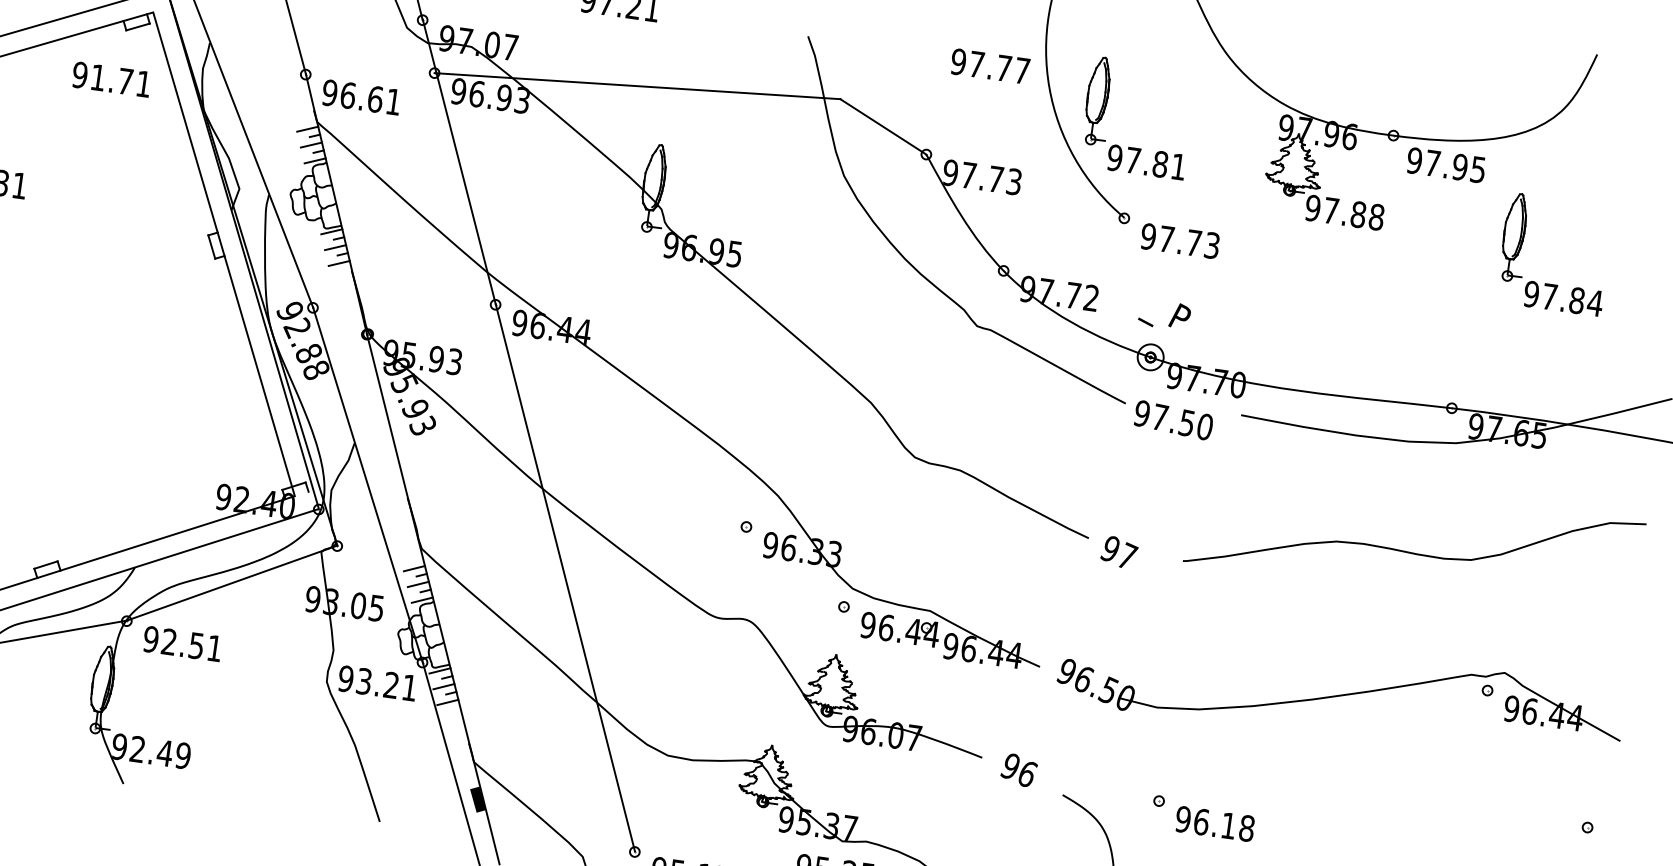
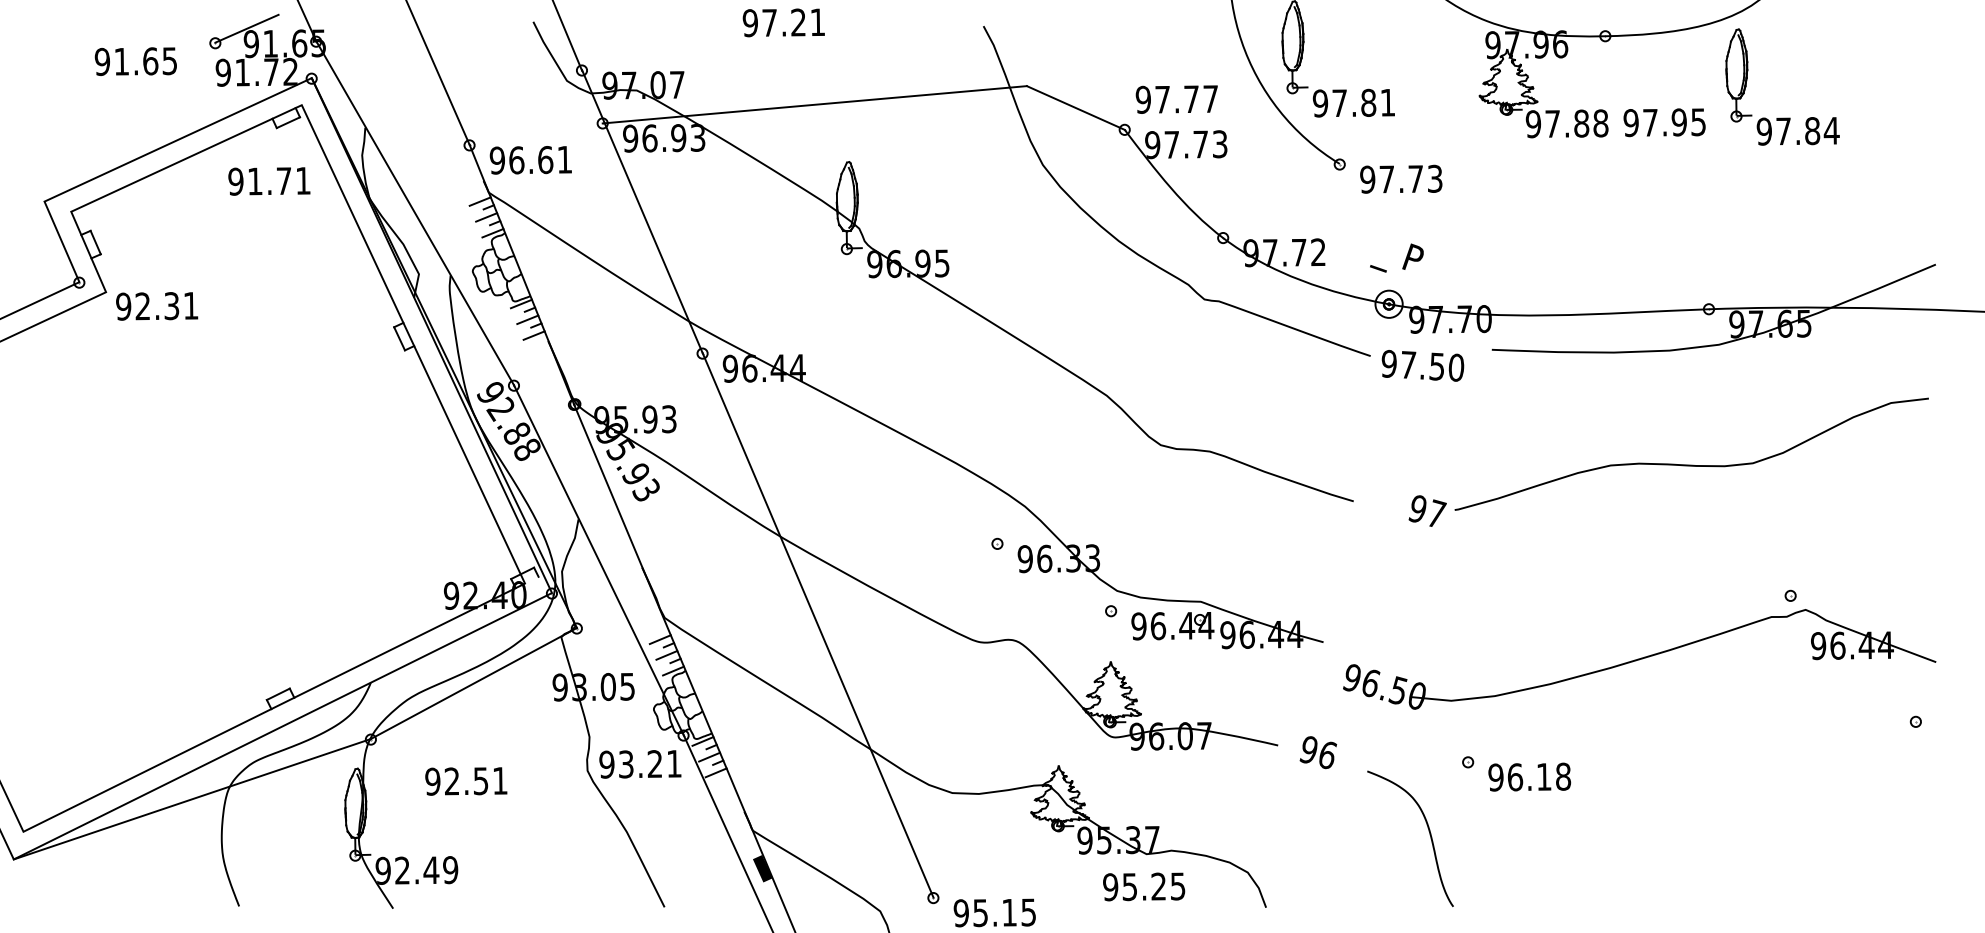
text: (989, 66) -> (1176, 99), moved
text: (1446, 165) -> (1664, 122), moved
part: (1550, 283) -> (1782, 117), moved
text: (1119, 551) -> (1427, 510), moved
text: (182, 644) -> (466, 781), moved
part: (1340, 695) -> (1639, 659), moved

